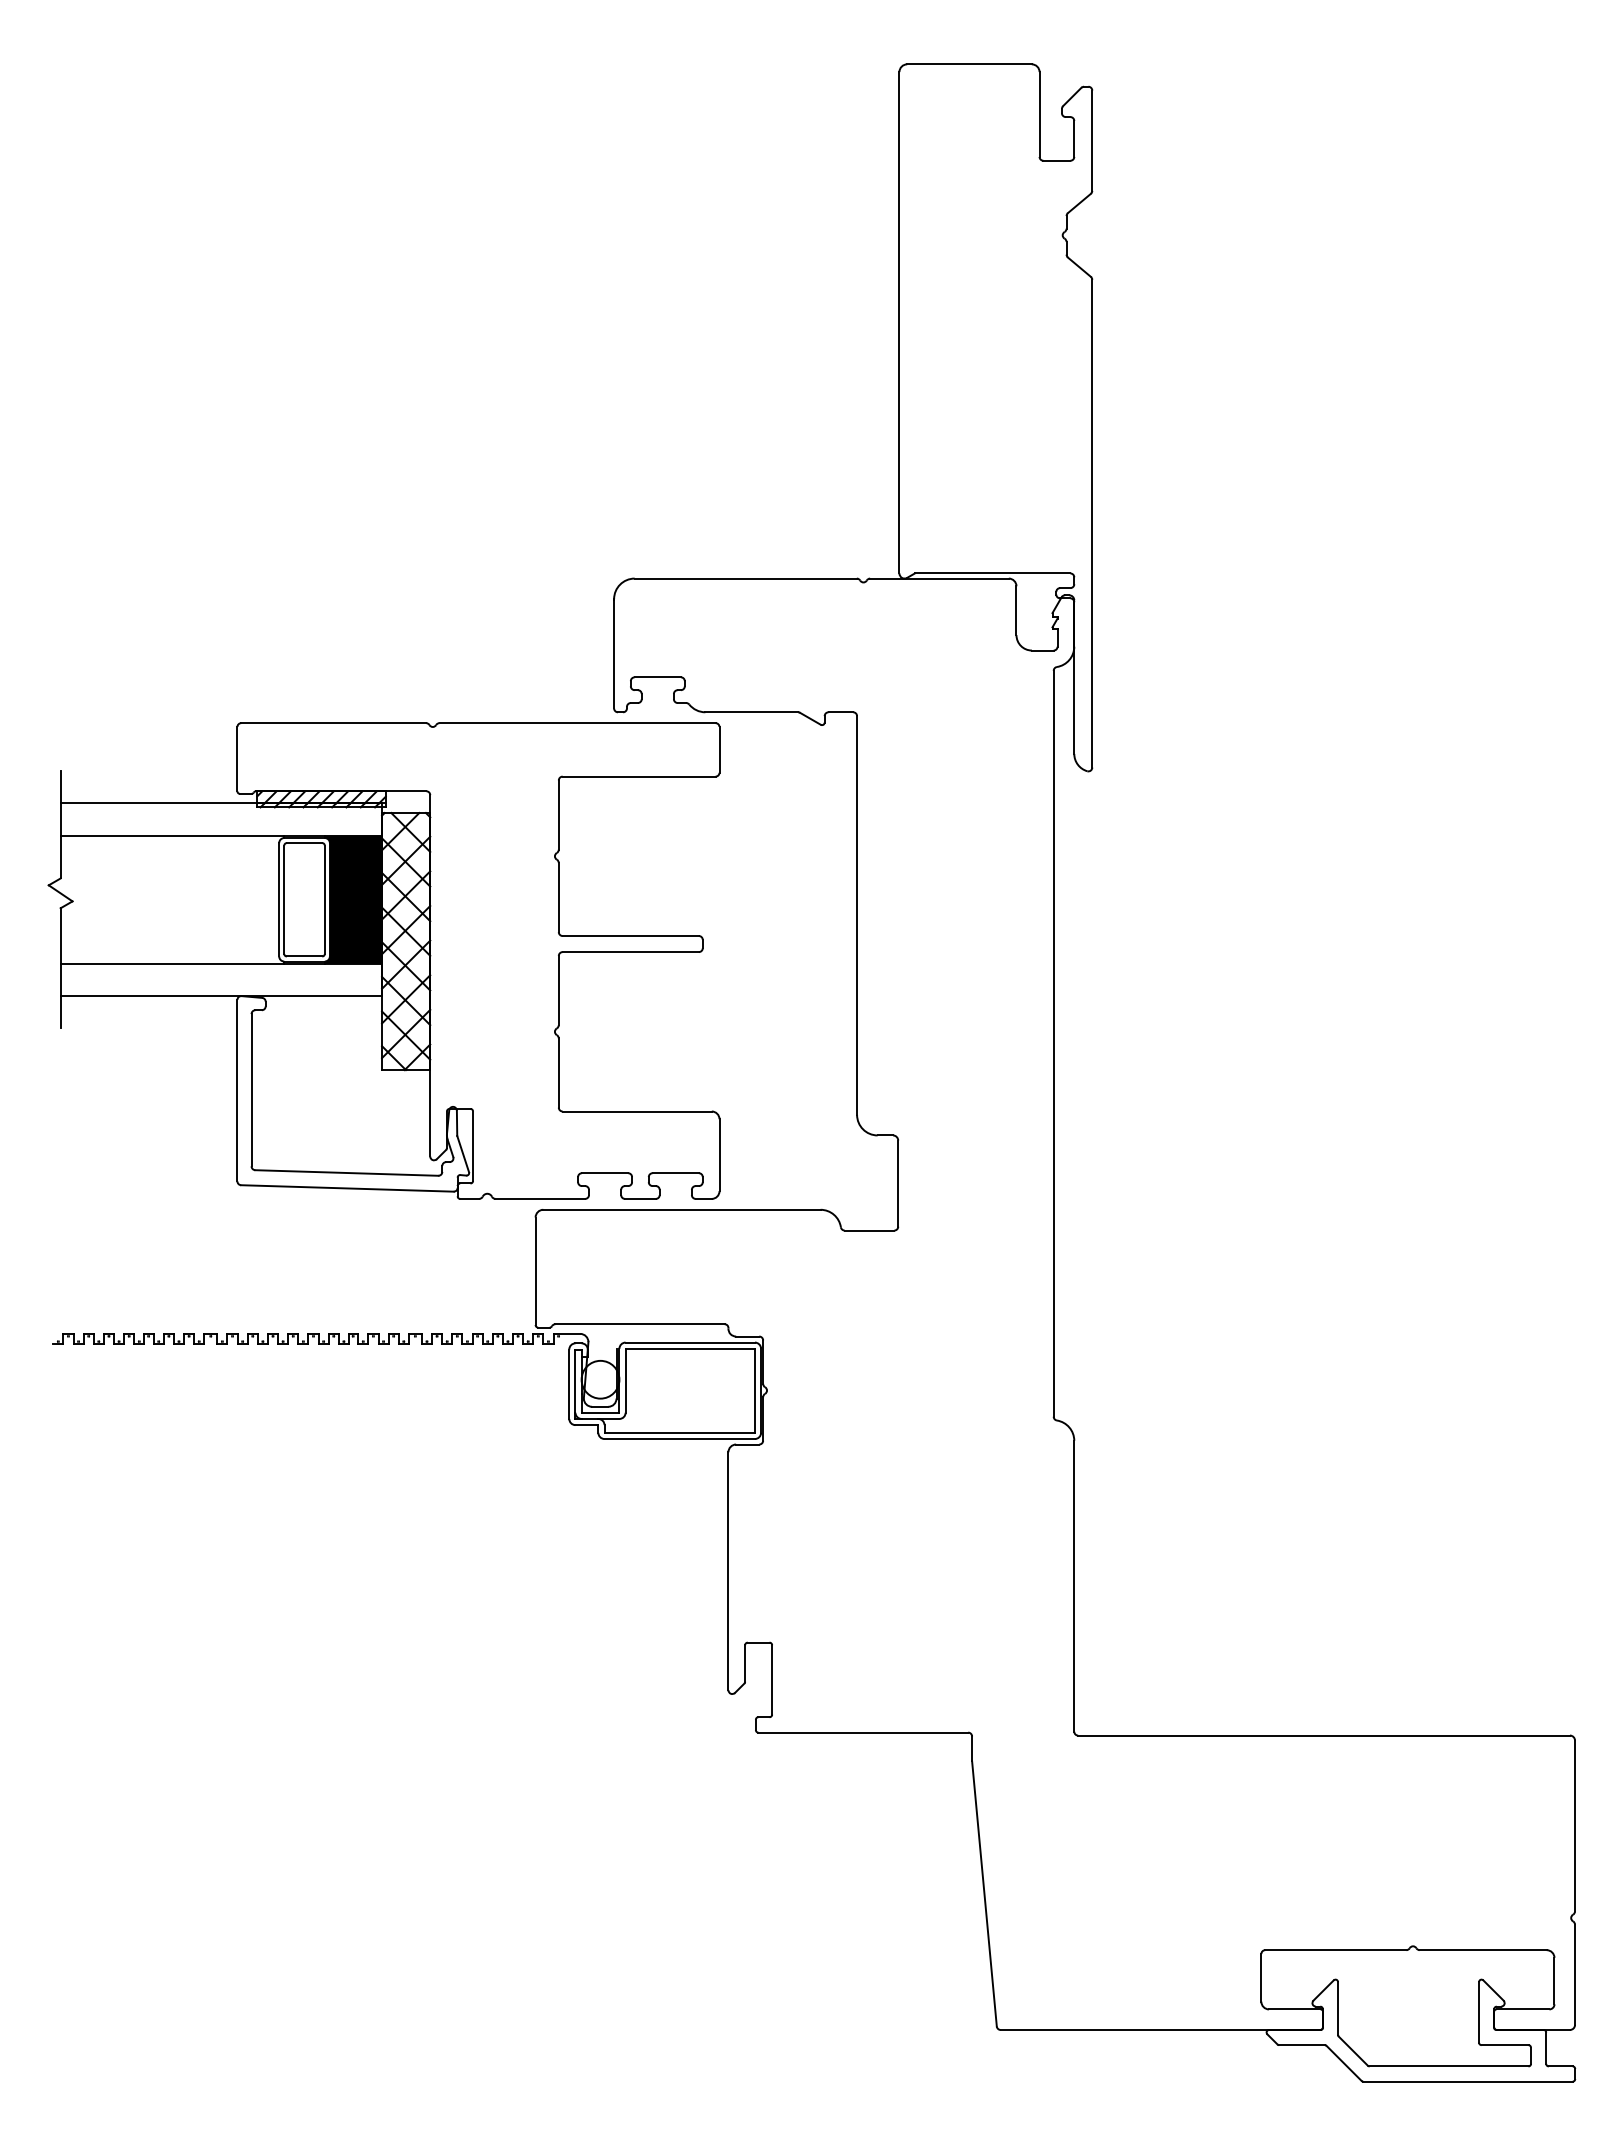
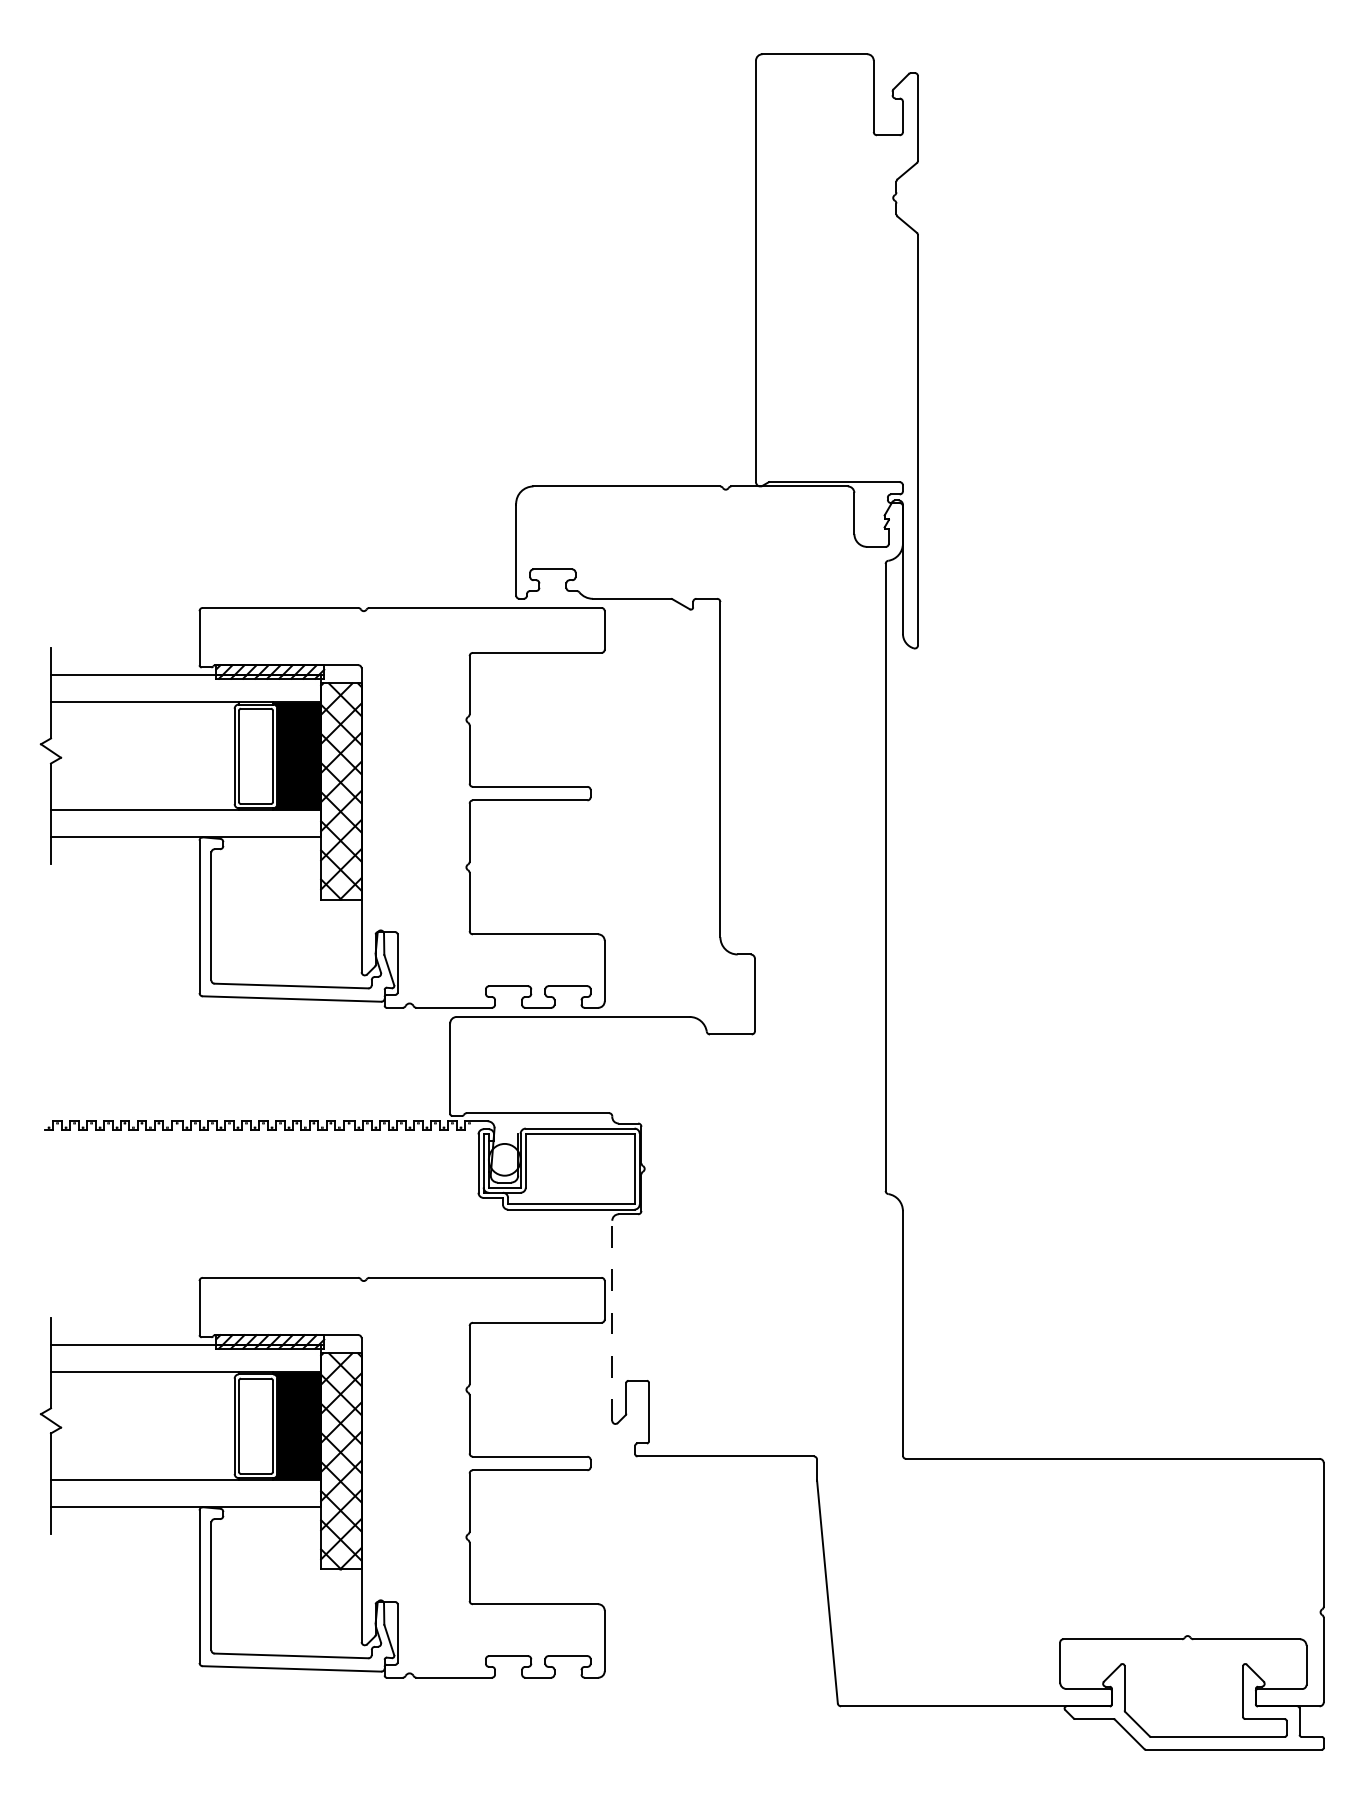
line: (728, 1571) -> (612, 1320), solid -> dashed
part: (383, 1757) -> (322, 1477), added

